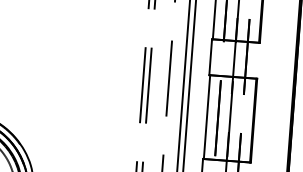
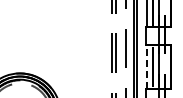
line: (206, 117) -> (146, 67), solid -> dashed

